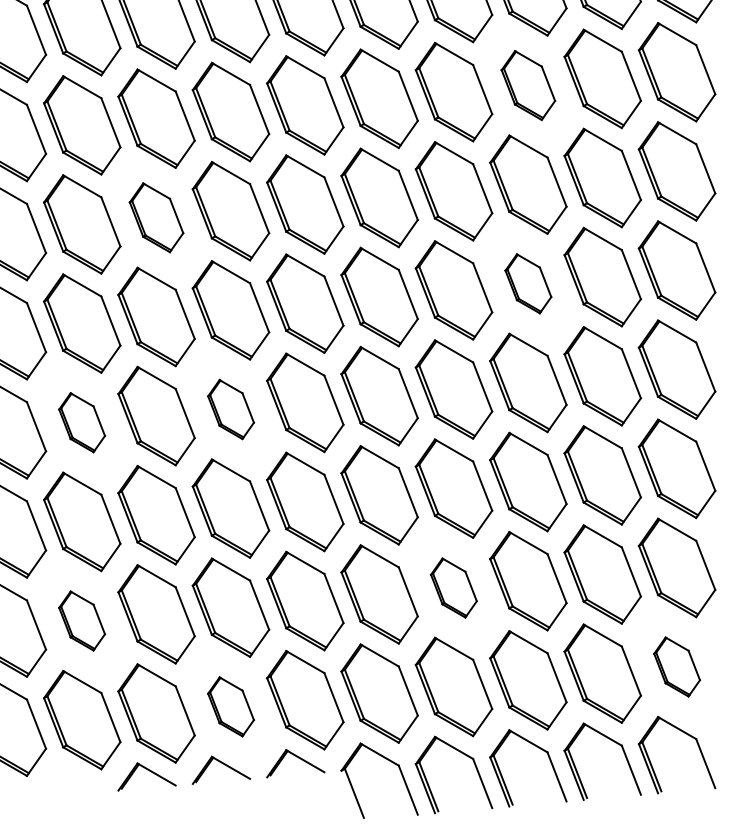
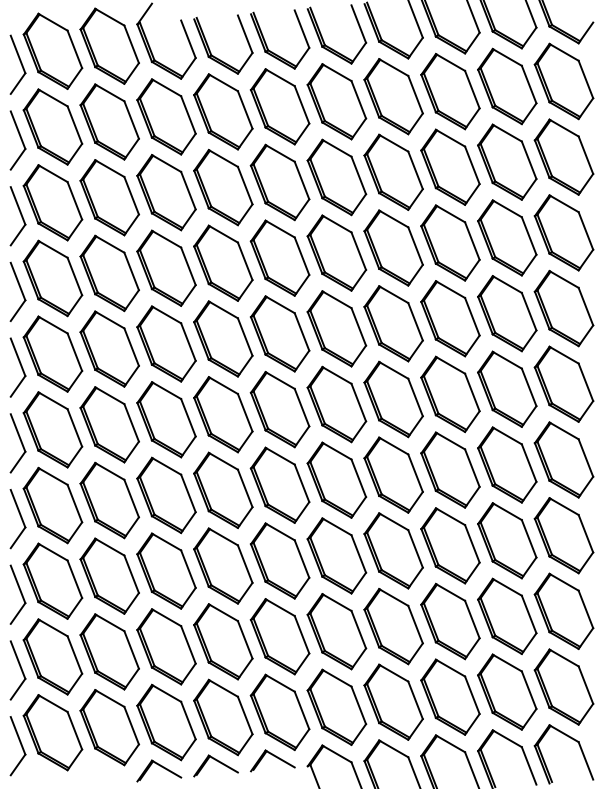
part: (528, 84) -> (450, 242), size x1.43
part: (156, 217) -> (166, 343), size x1.43
part: (528, 283) -> (450, 394), size x1.67
part: (231, 409) -> (223, 490), size x1.67
part: (81, 422) -> (109, 500), size x1.67
part: (453, 587) -> (393, 626), size x1.67
part: (81, 620) -> (109, 651), size x1.67
part: (676, 666) -> (563, 686), size x1.67
part: (231, 706) -> (223, 717), size x1.67

